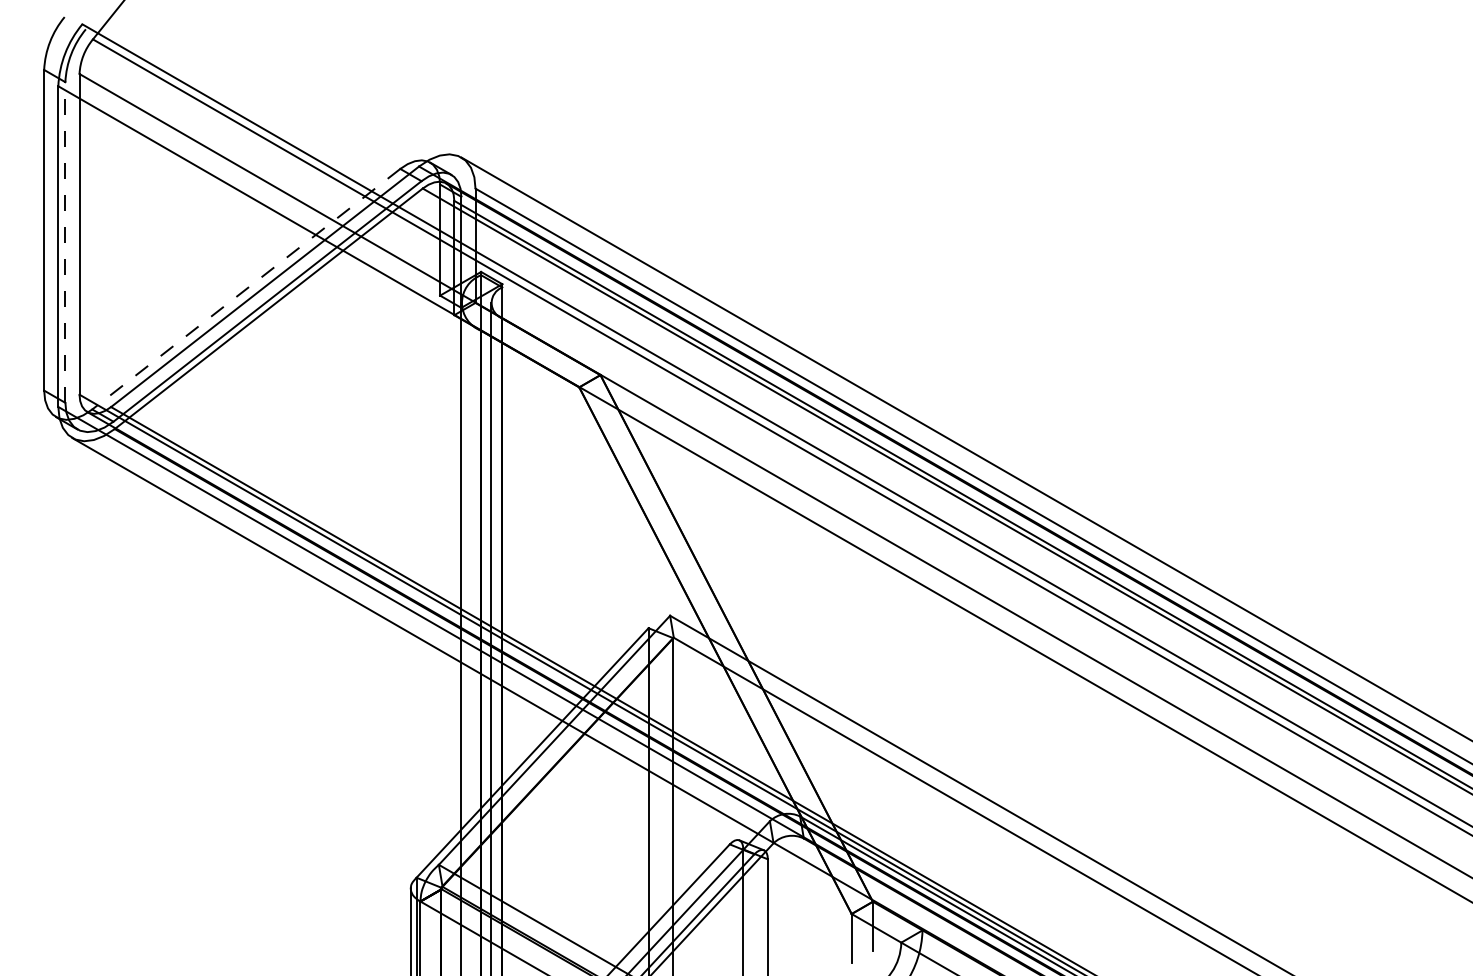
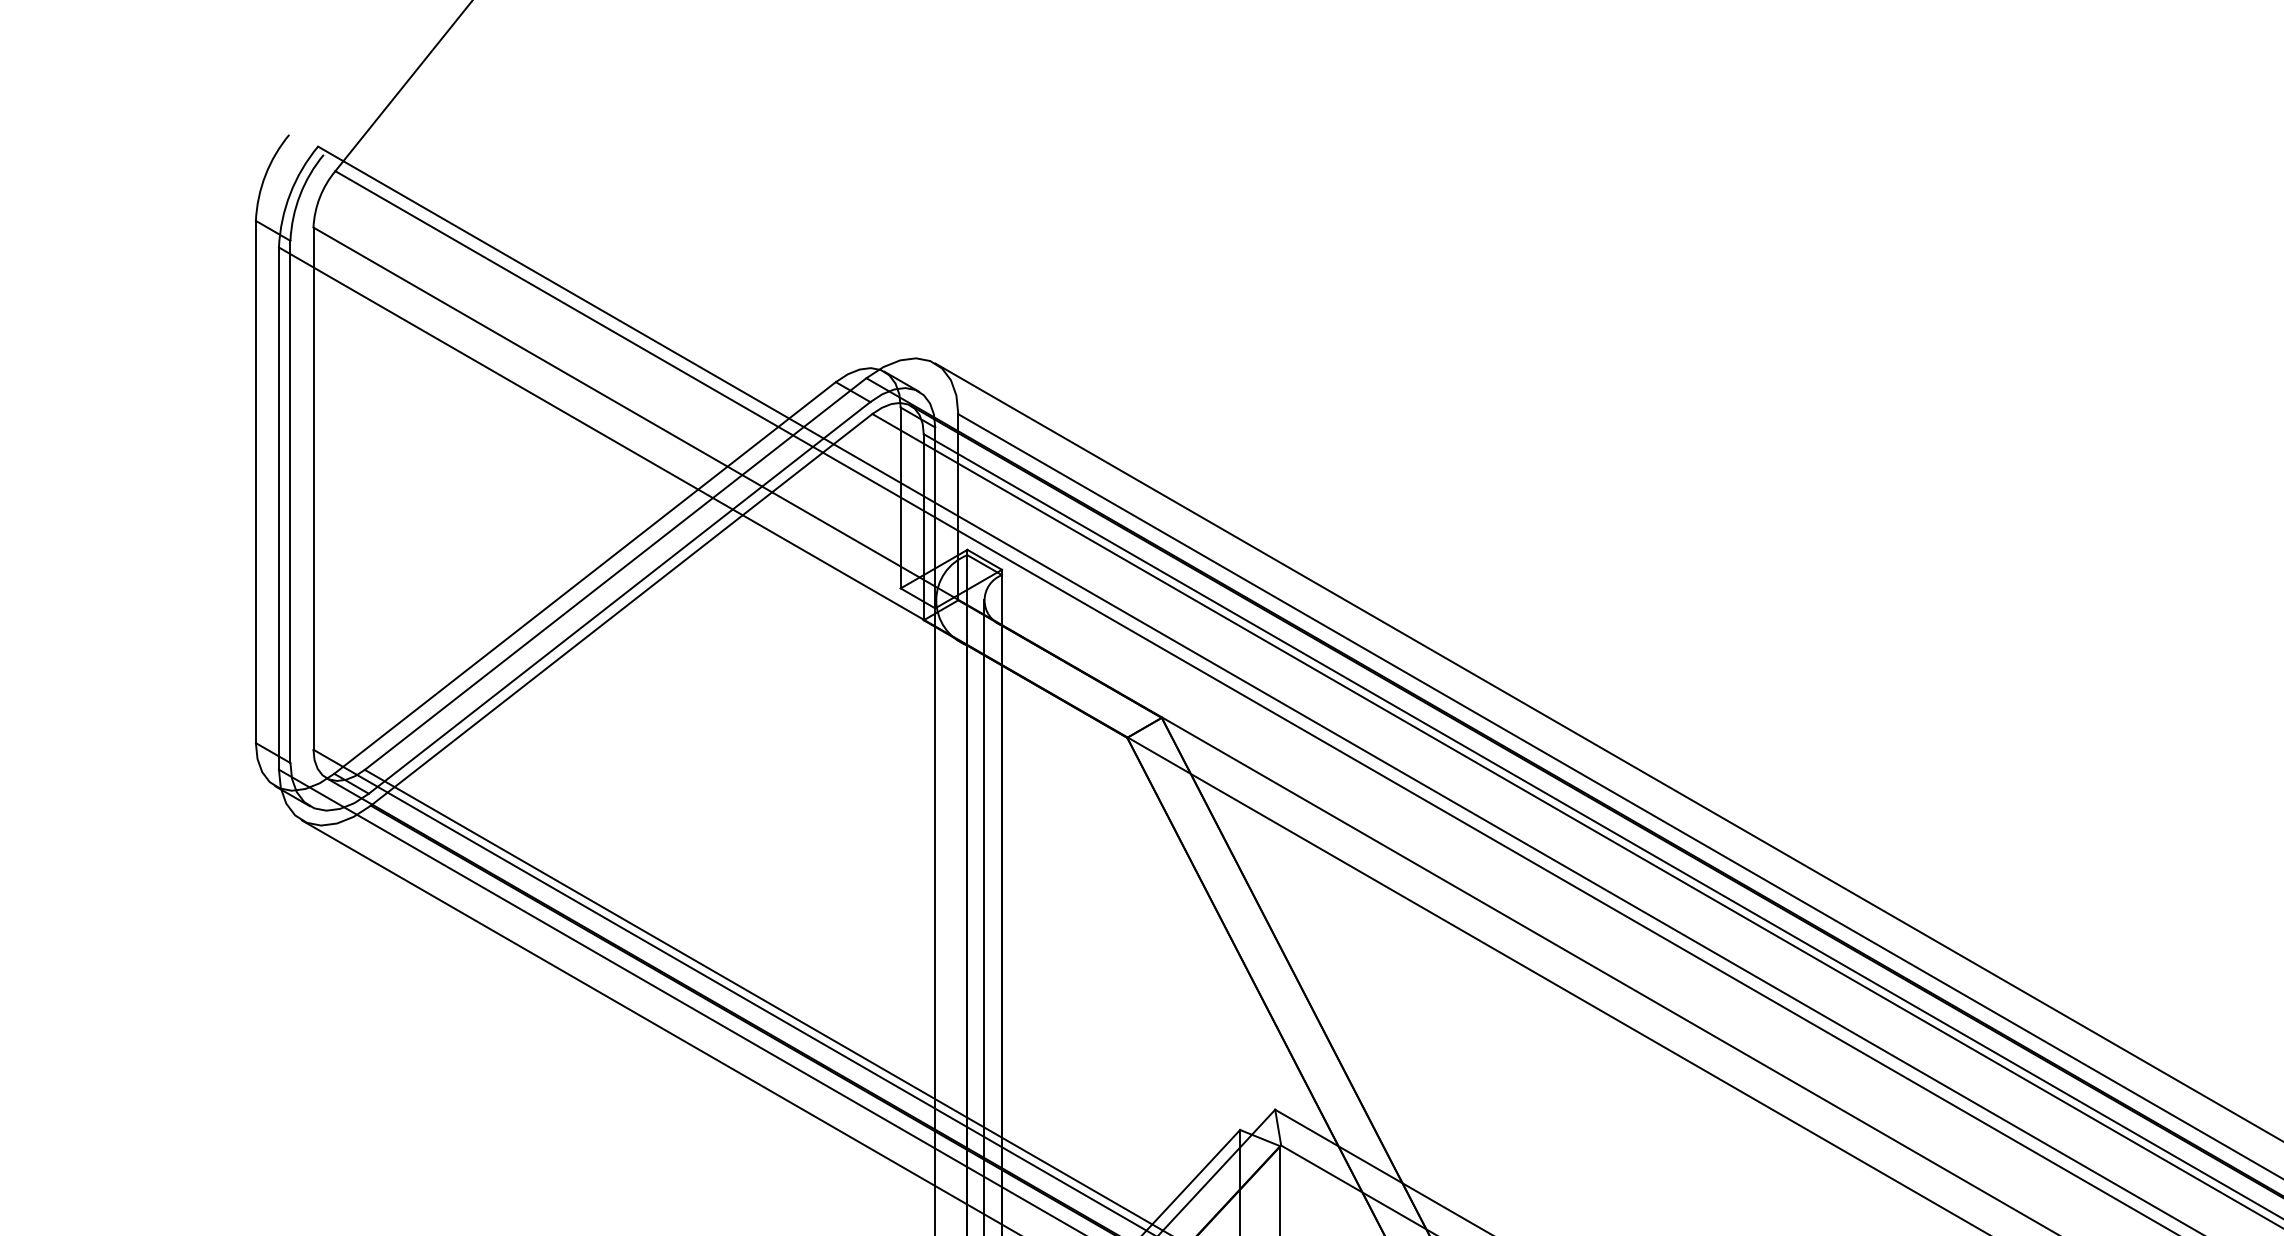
line: (65, 242) -> (290, 501), dashed -> solid
line: (245, 289) -> (583, 578), dashed -> solid

